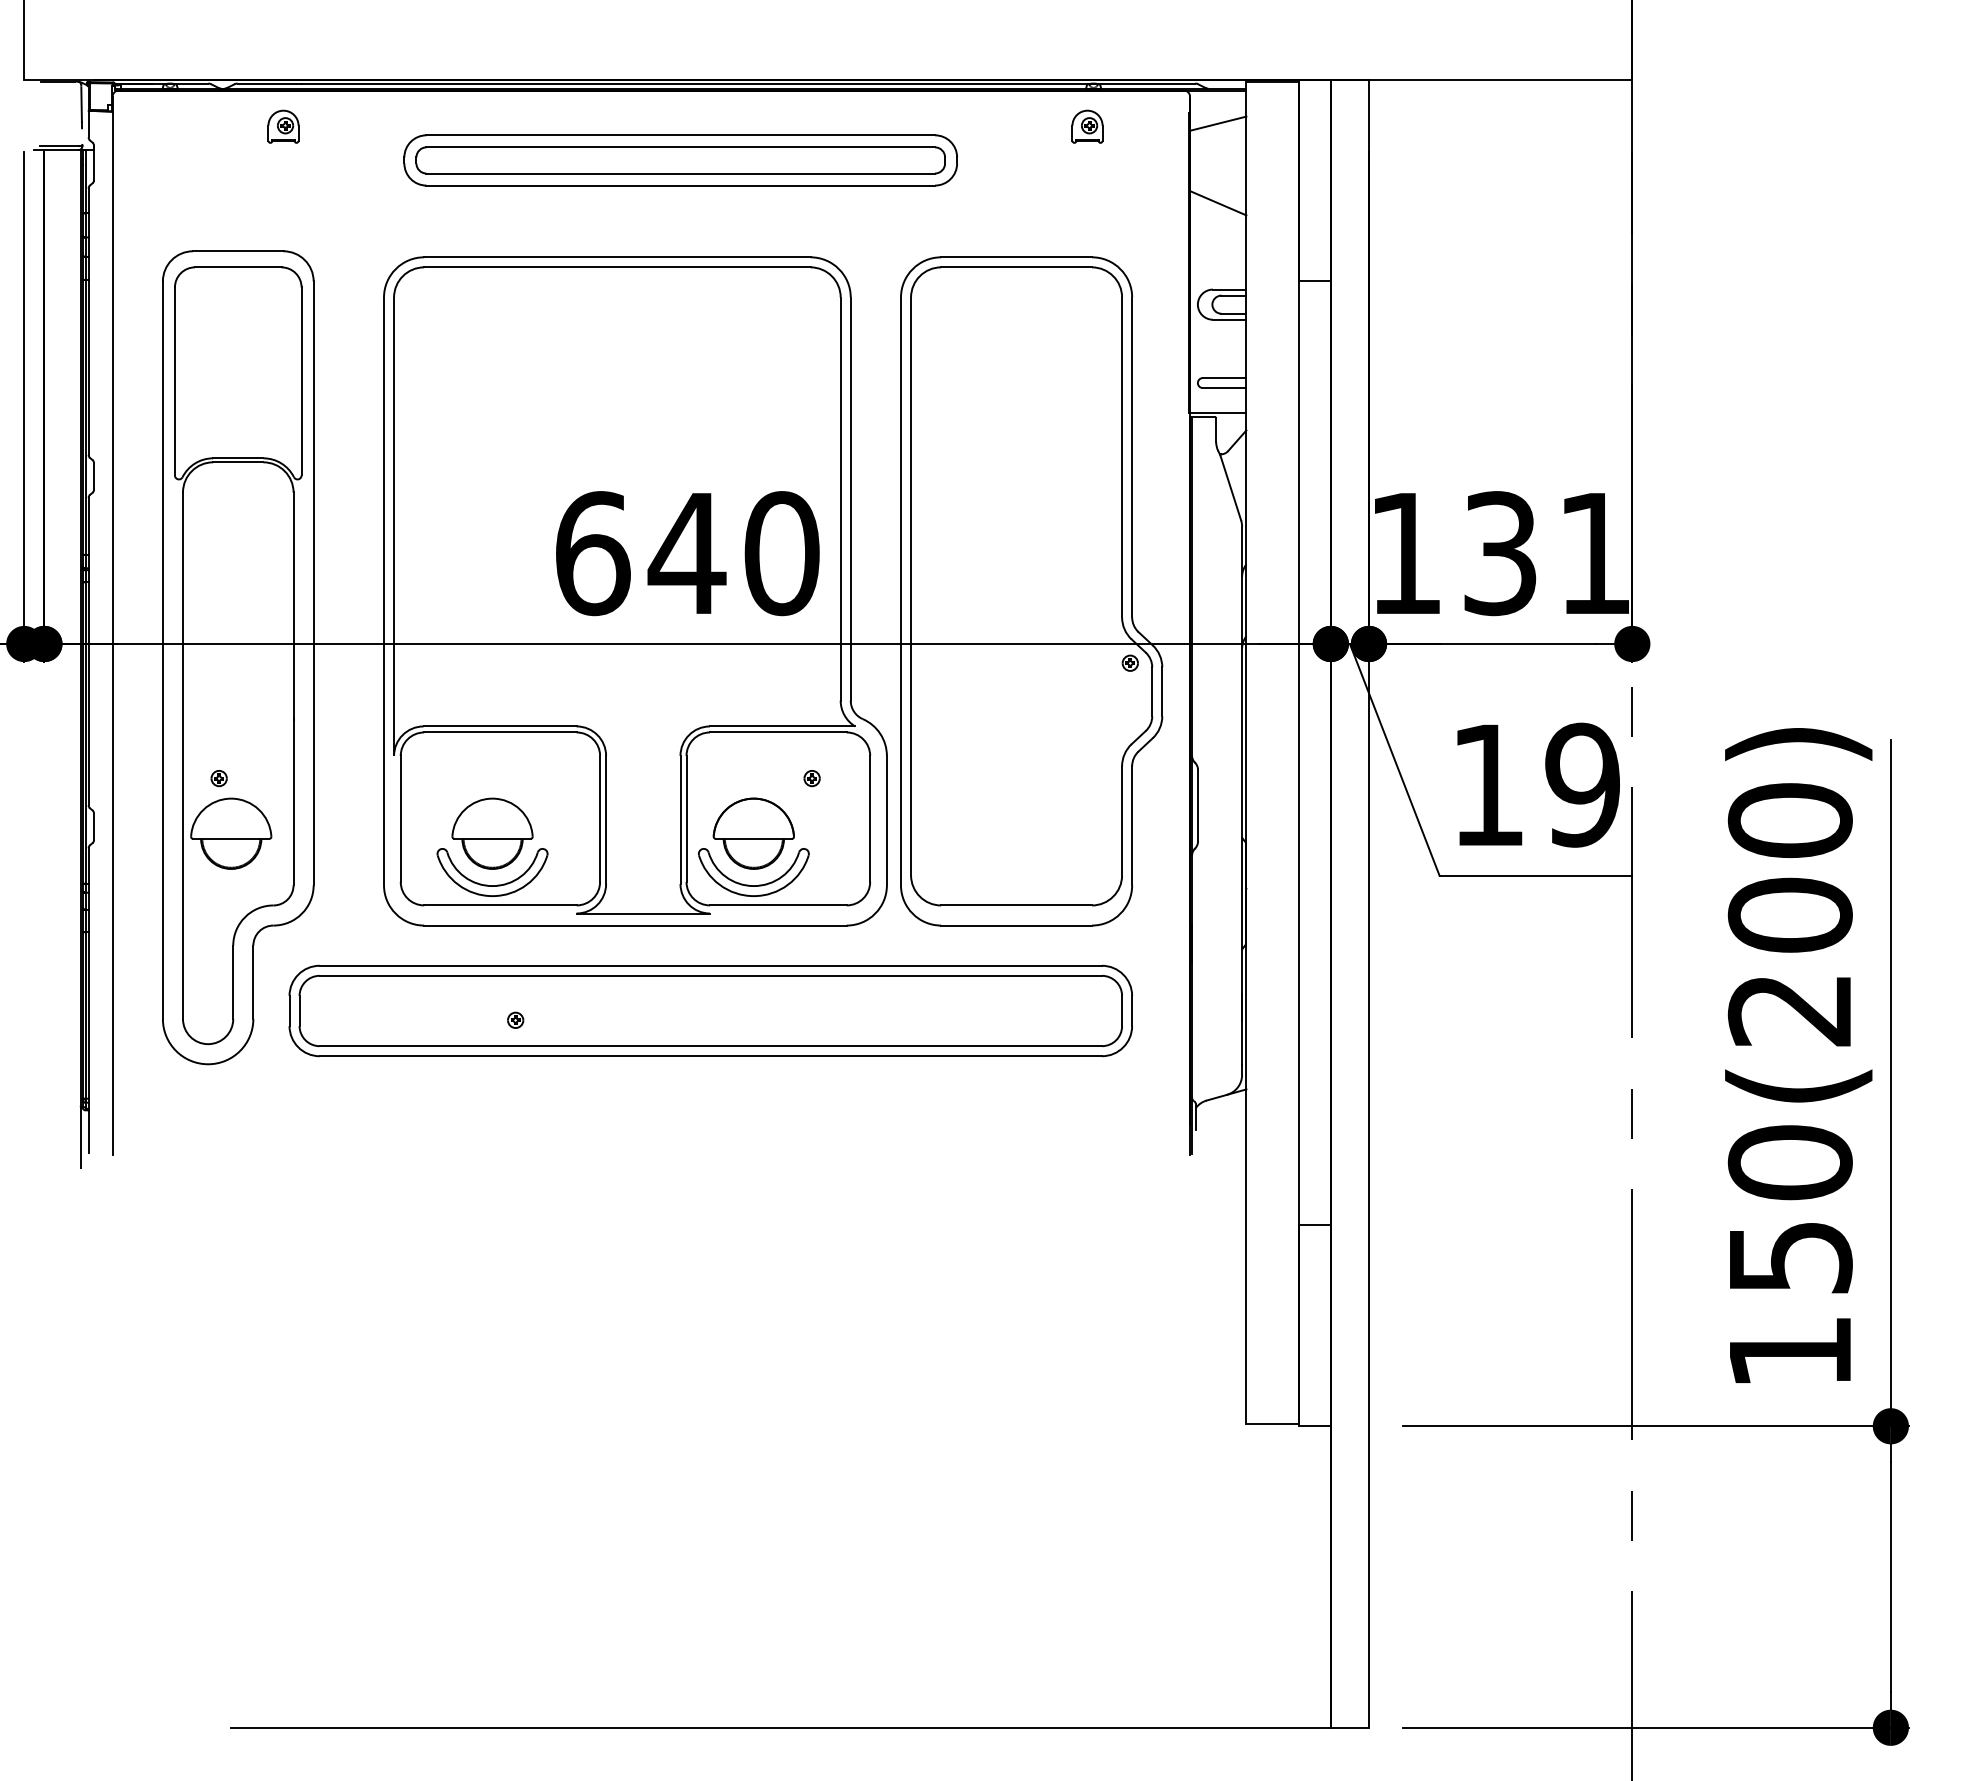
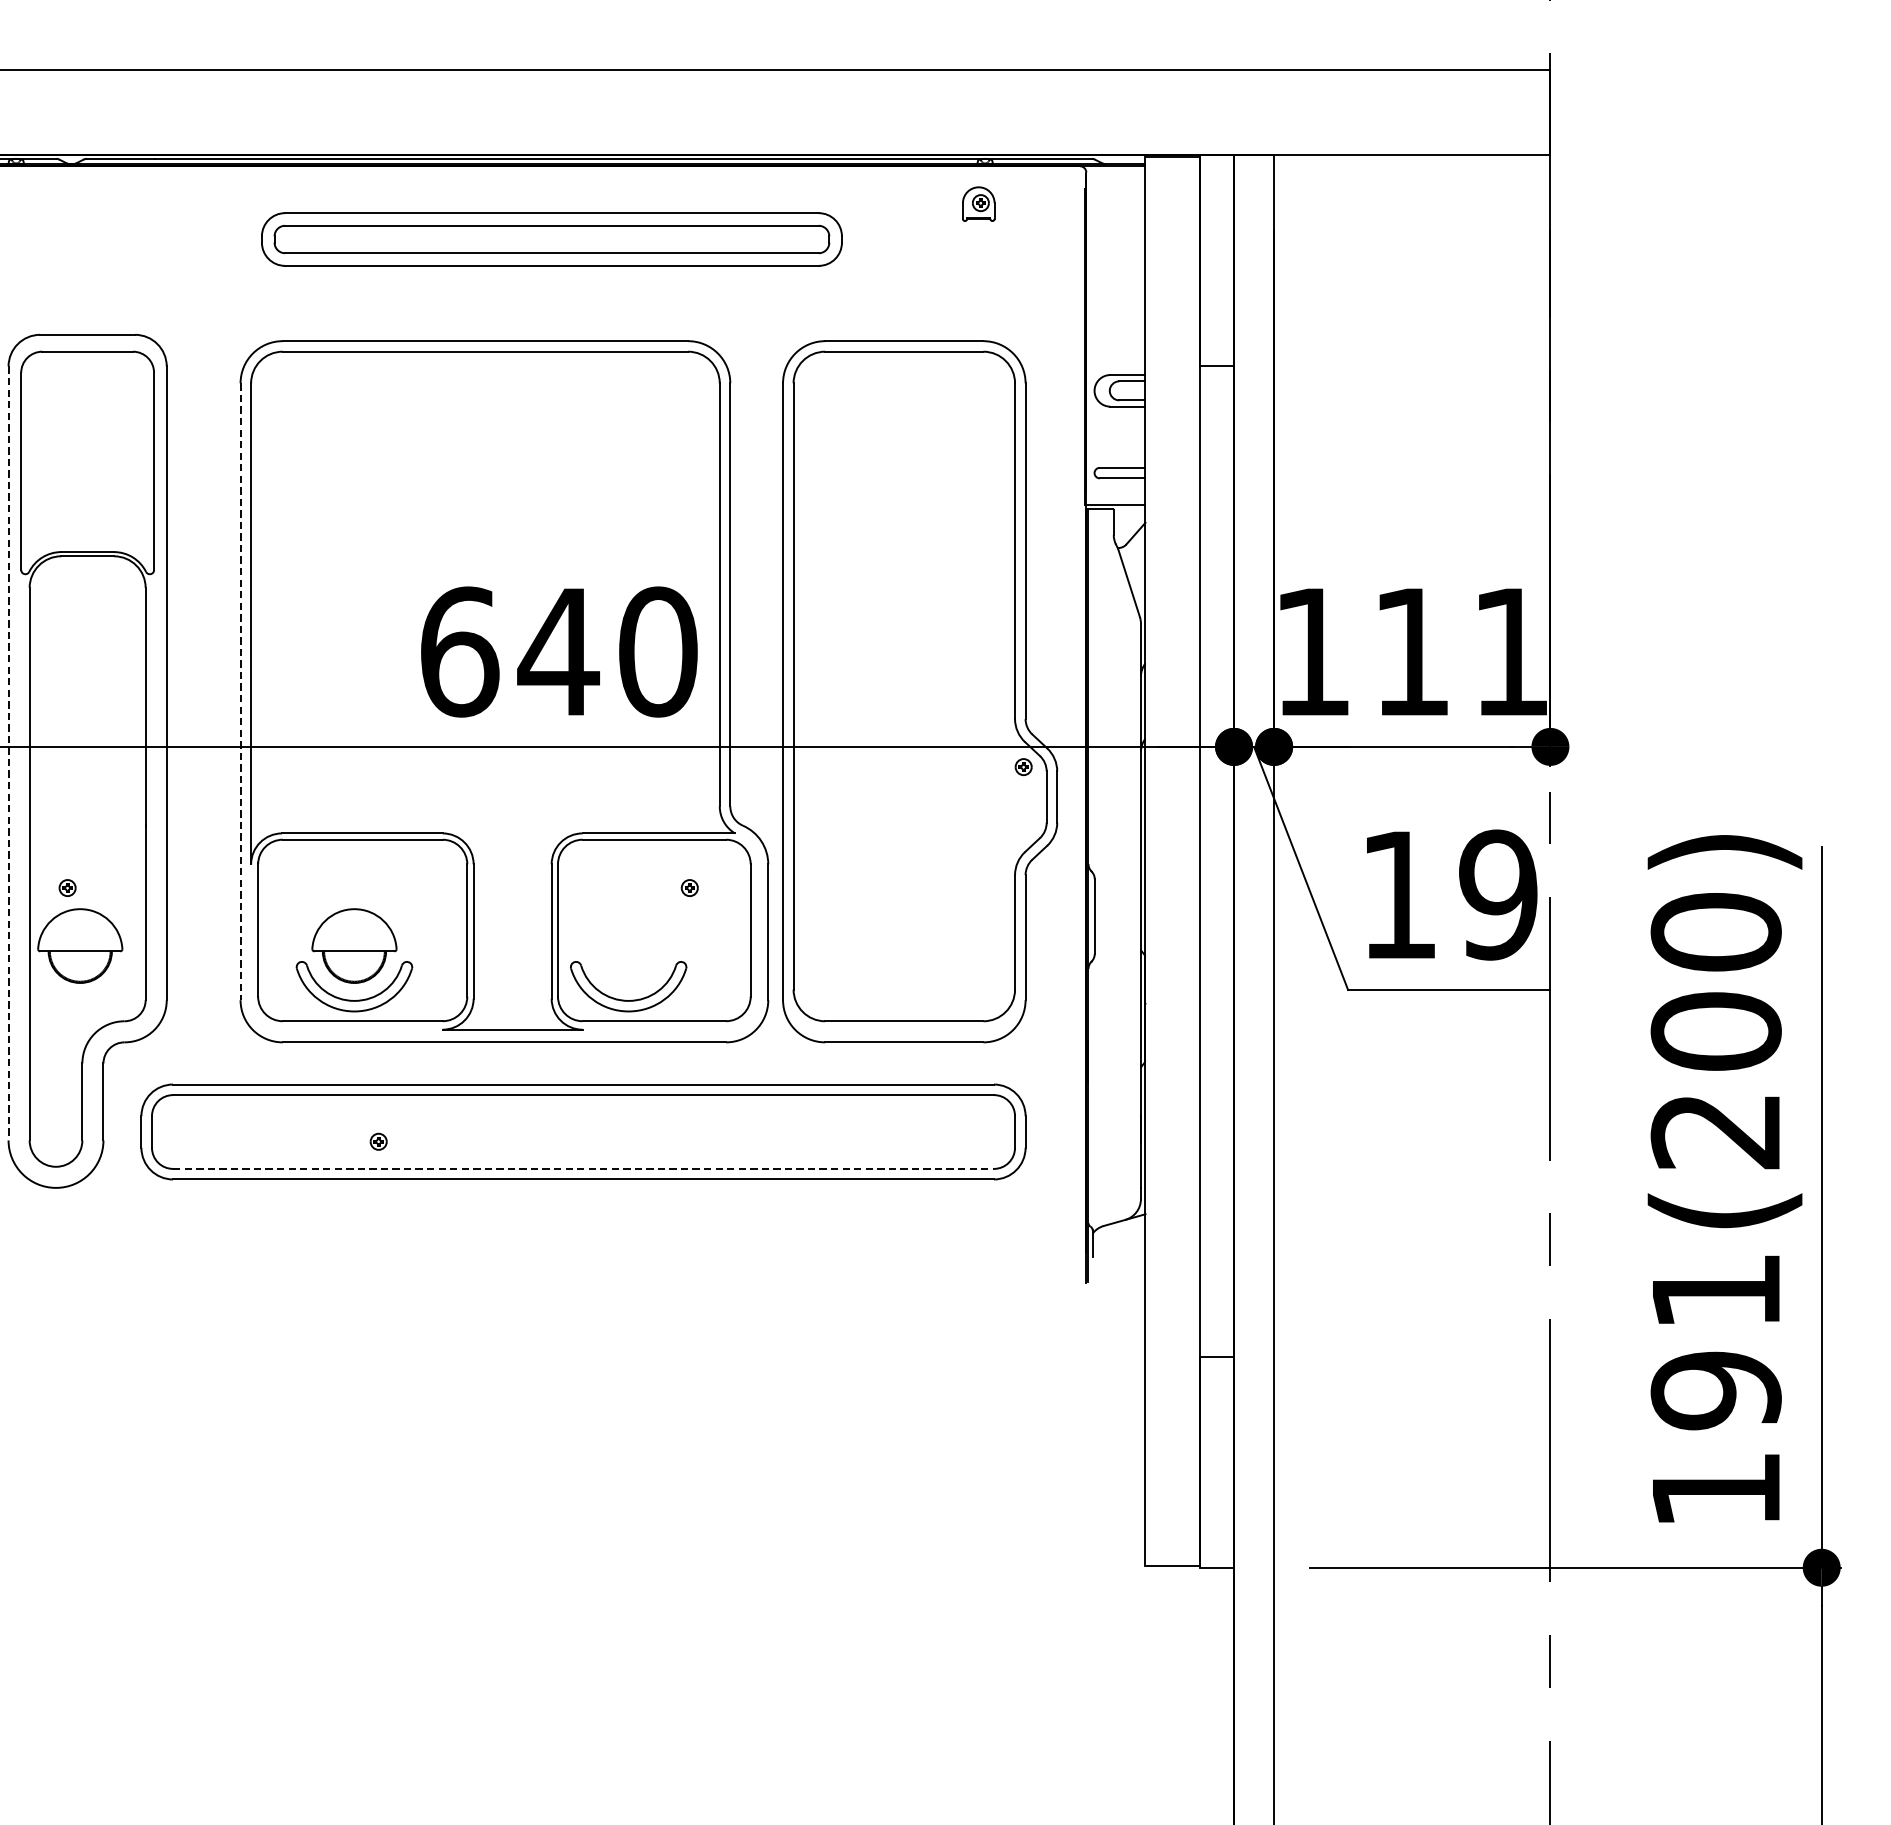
line: (1218, 123) -> (1116, 200), removed
part: (283, 126) -> (135, 203), removed
line: (1218, 203) -> (1116, 284), removed
text: (1500, 553) -> (1412, 651), 131 -> 111
line: (384, 591) -> (241, 691), solid -> dashed
line: (162, 650) -> (8, 753), solid -> dashed
part: (753, 833) -> (628, 945), removed
line: (711, 1046) -> (584, 1169), solid -> dashed
text: (1789, 1210) -> (1715, 1341), 150(200) -> 191(200)

